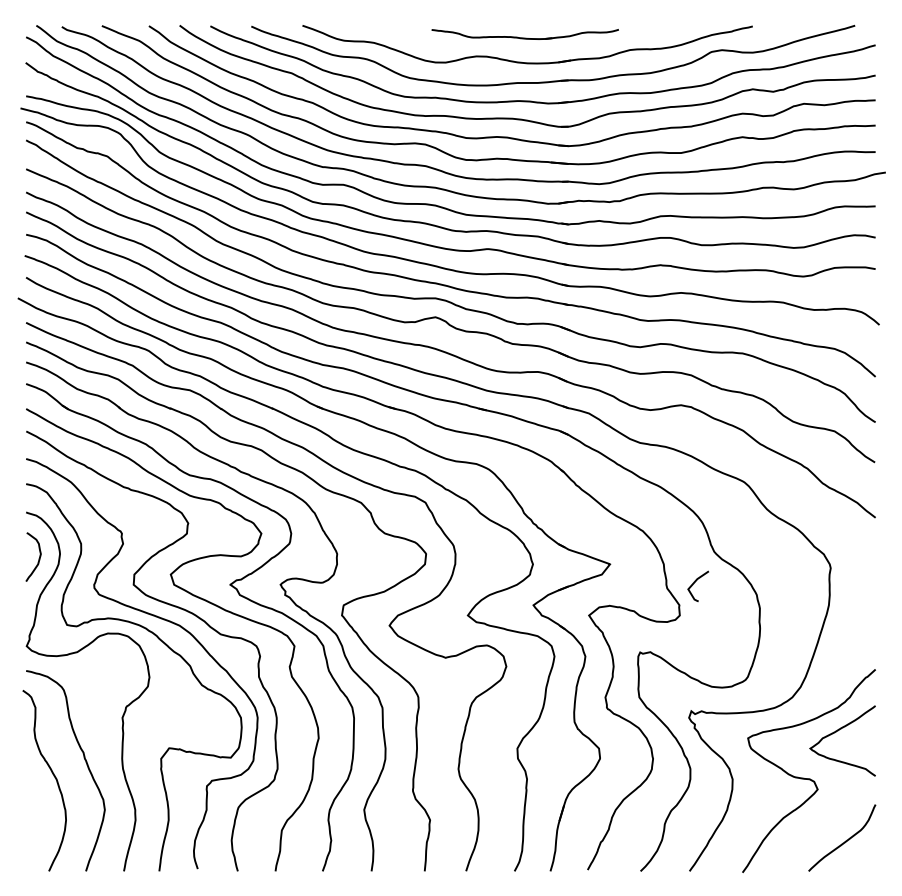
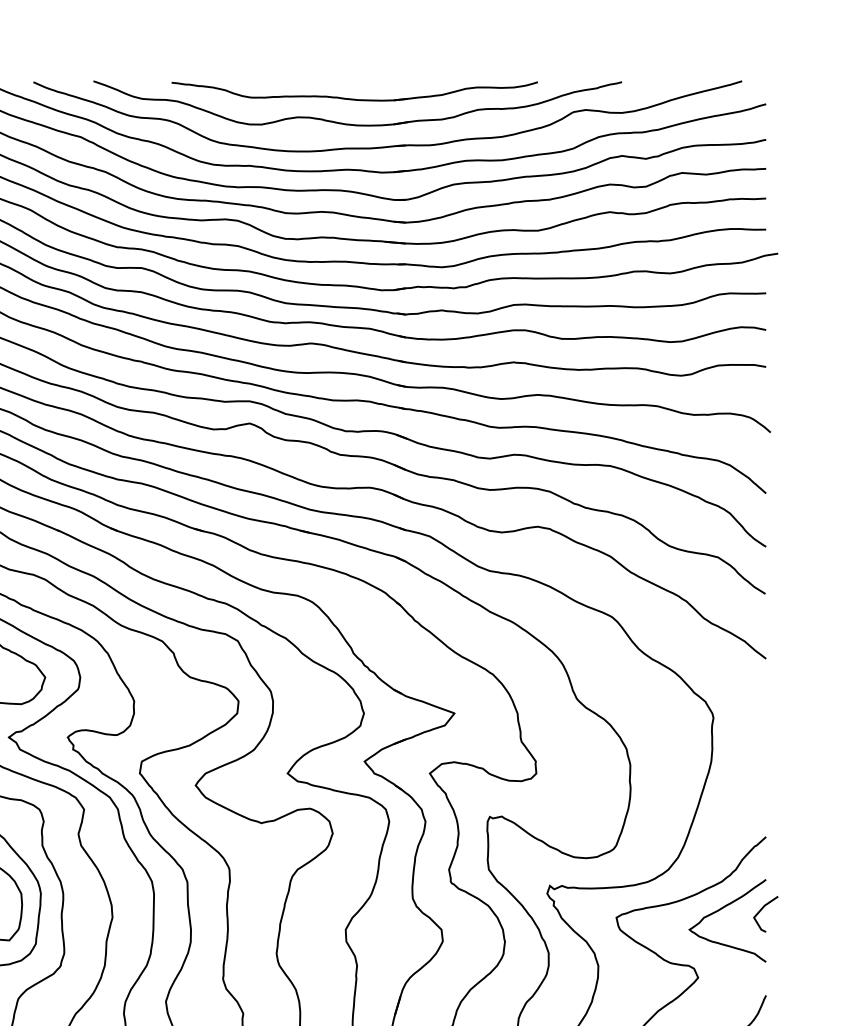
part: (525, 34) -> (355, 91), size x1.67
curve: (694, 583) -> (761, 910), moved

